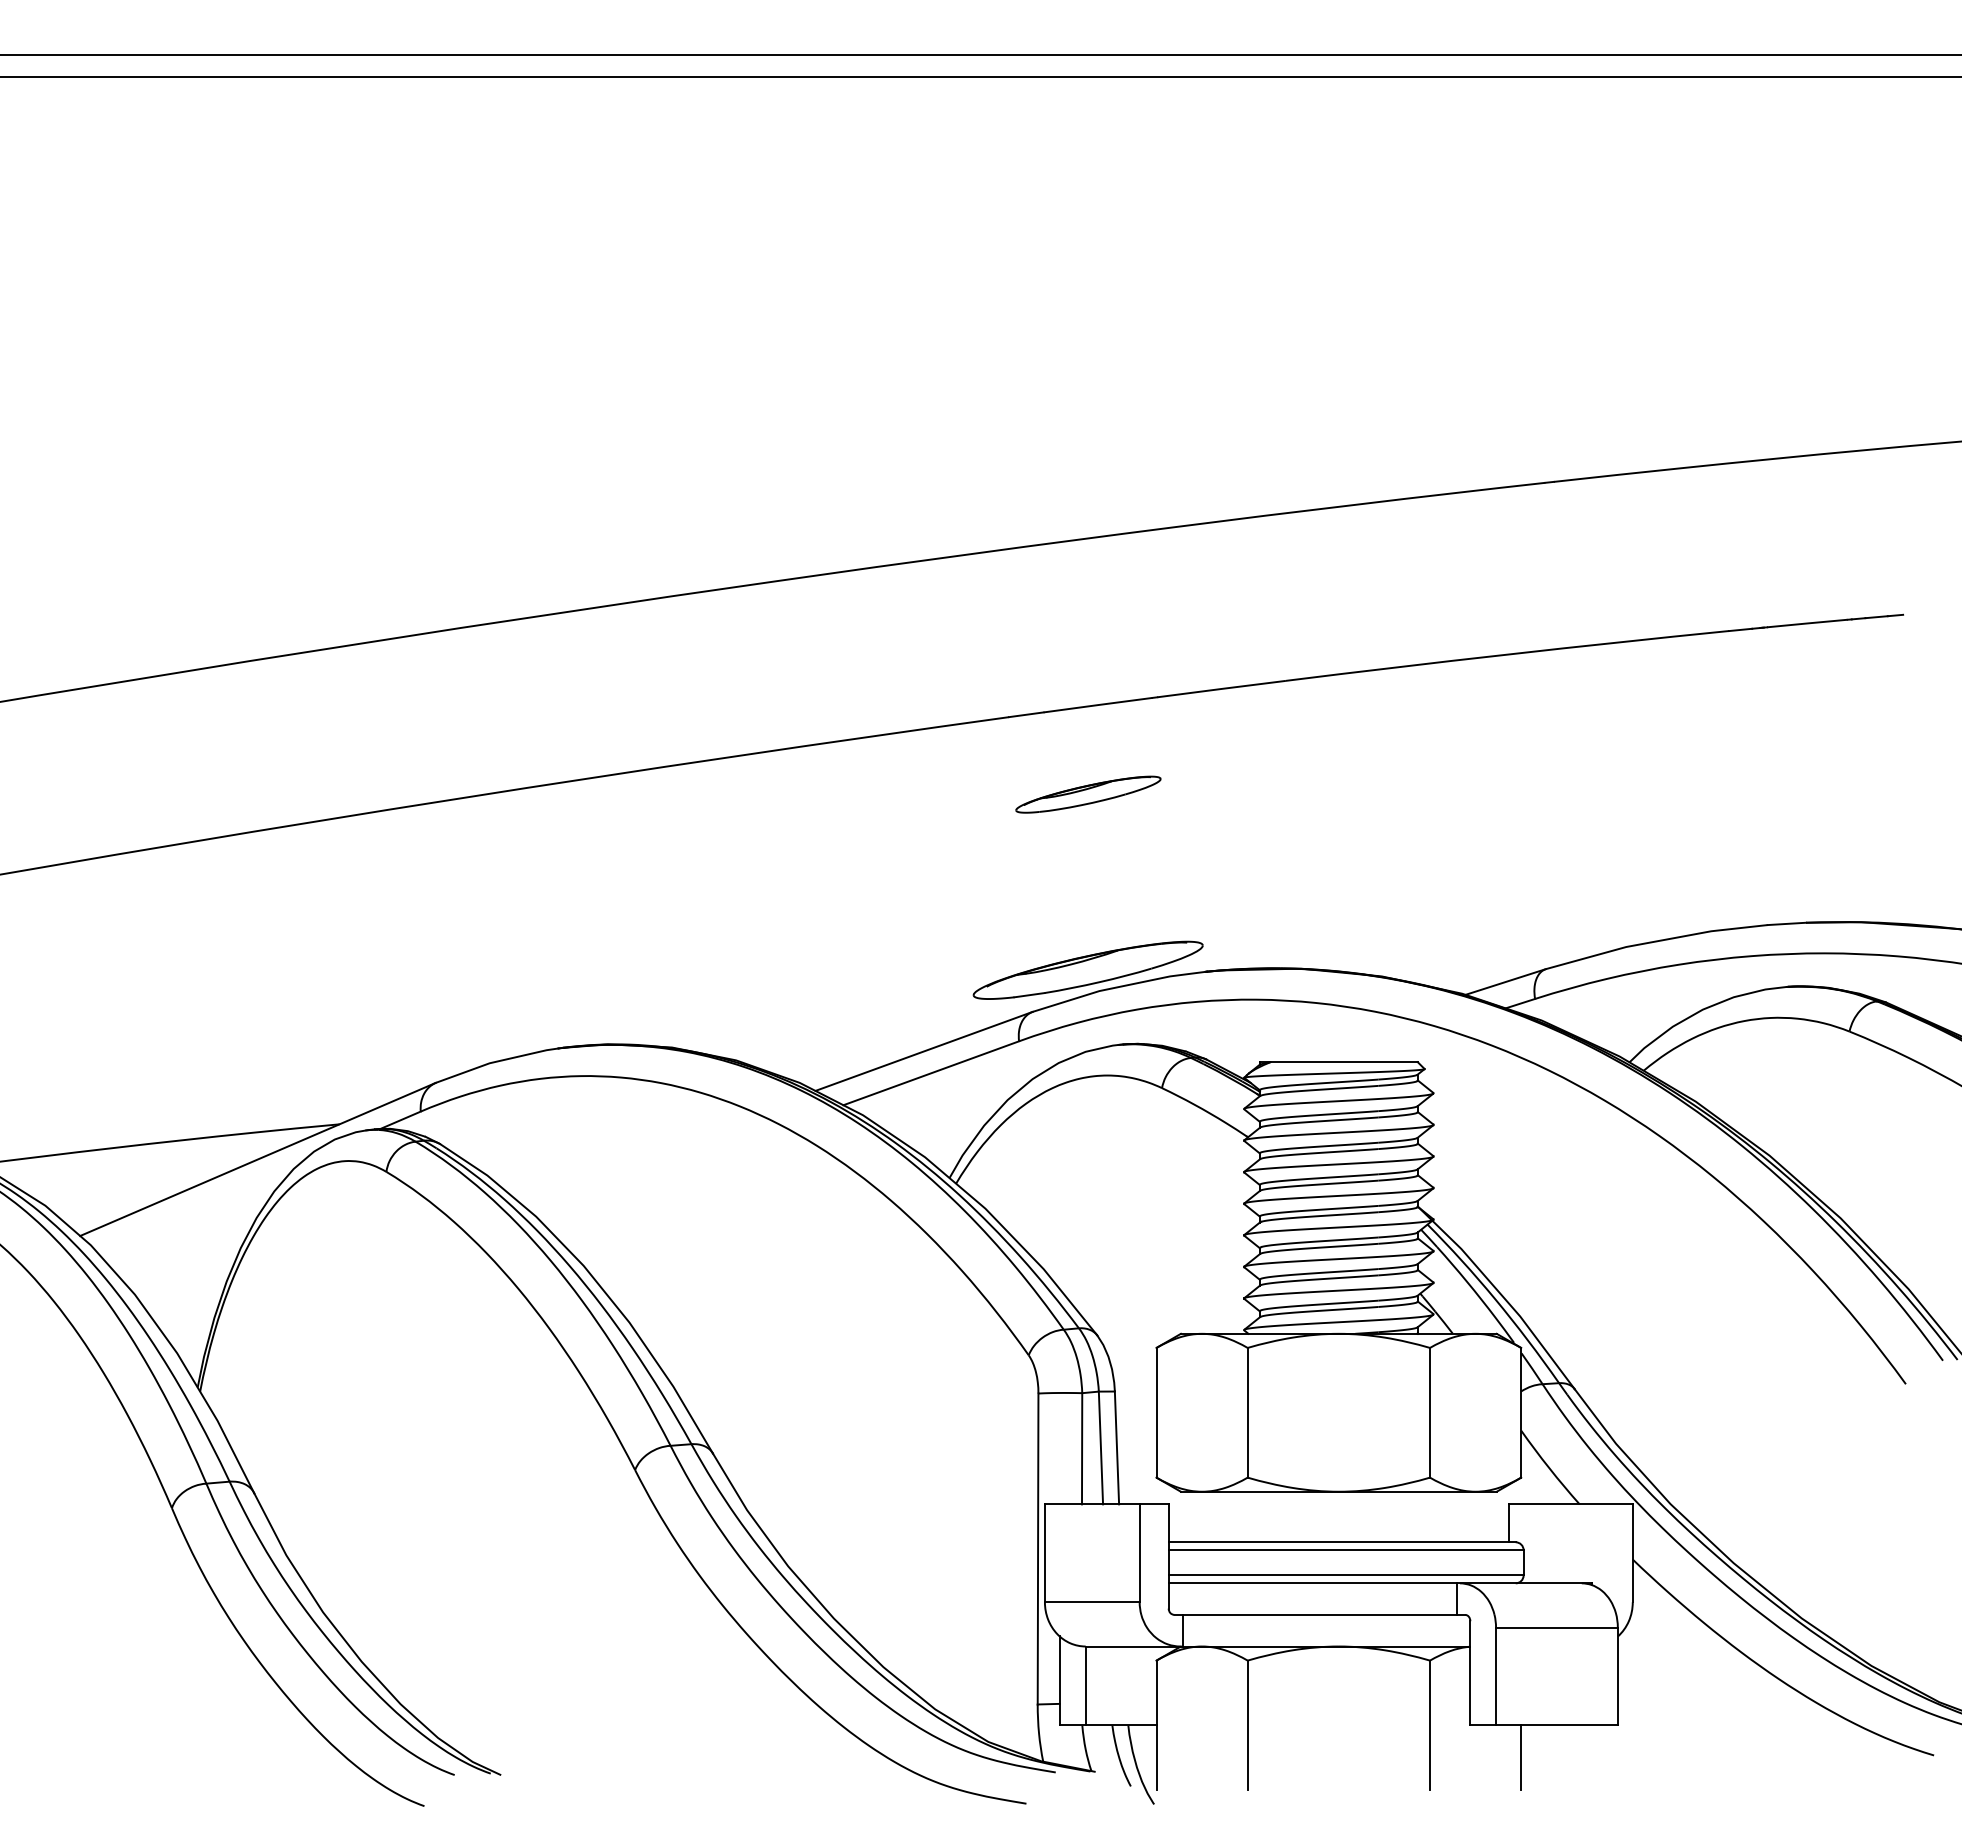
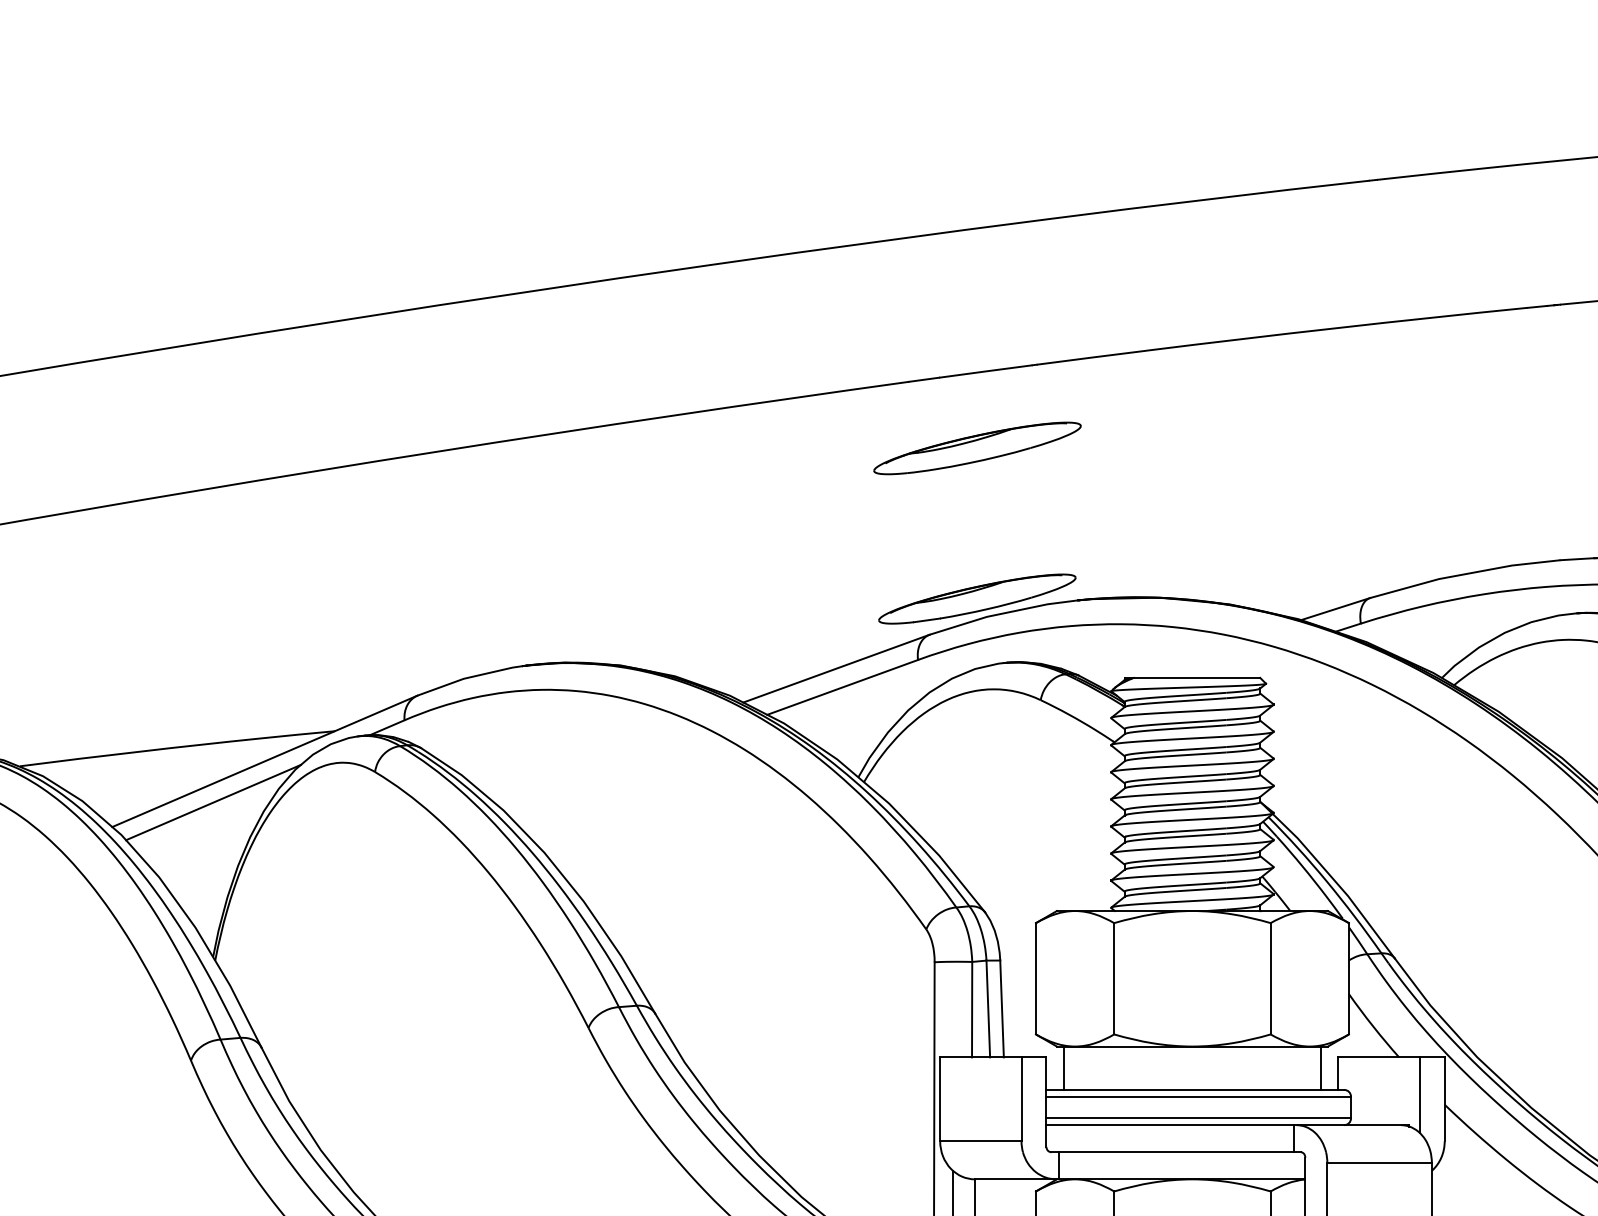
part: (1088, 794) -> (977, 448), size x1.67
line: (198, 1207) -> (213, 802), added
line: (1188, 1516) -> (1063, 1067), added
line: (1488, 1516) -> (1320, 1067), added
line: (1603, 1548) -> (1419, 1095), added

